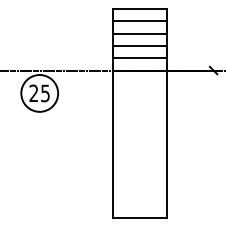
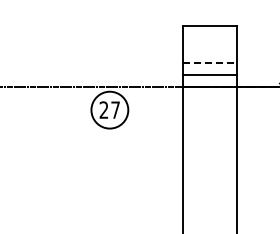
line: (140, 21) -> (210, 38), removed
line: (140, 33) -> (210, 50), removed
line: (140, 45) -> (210, 62), solid -> dashed
text: (45, 92) -> (115, 109), 25 -> 27

